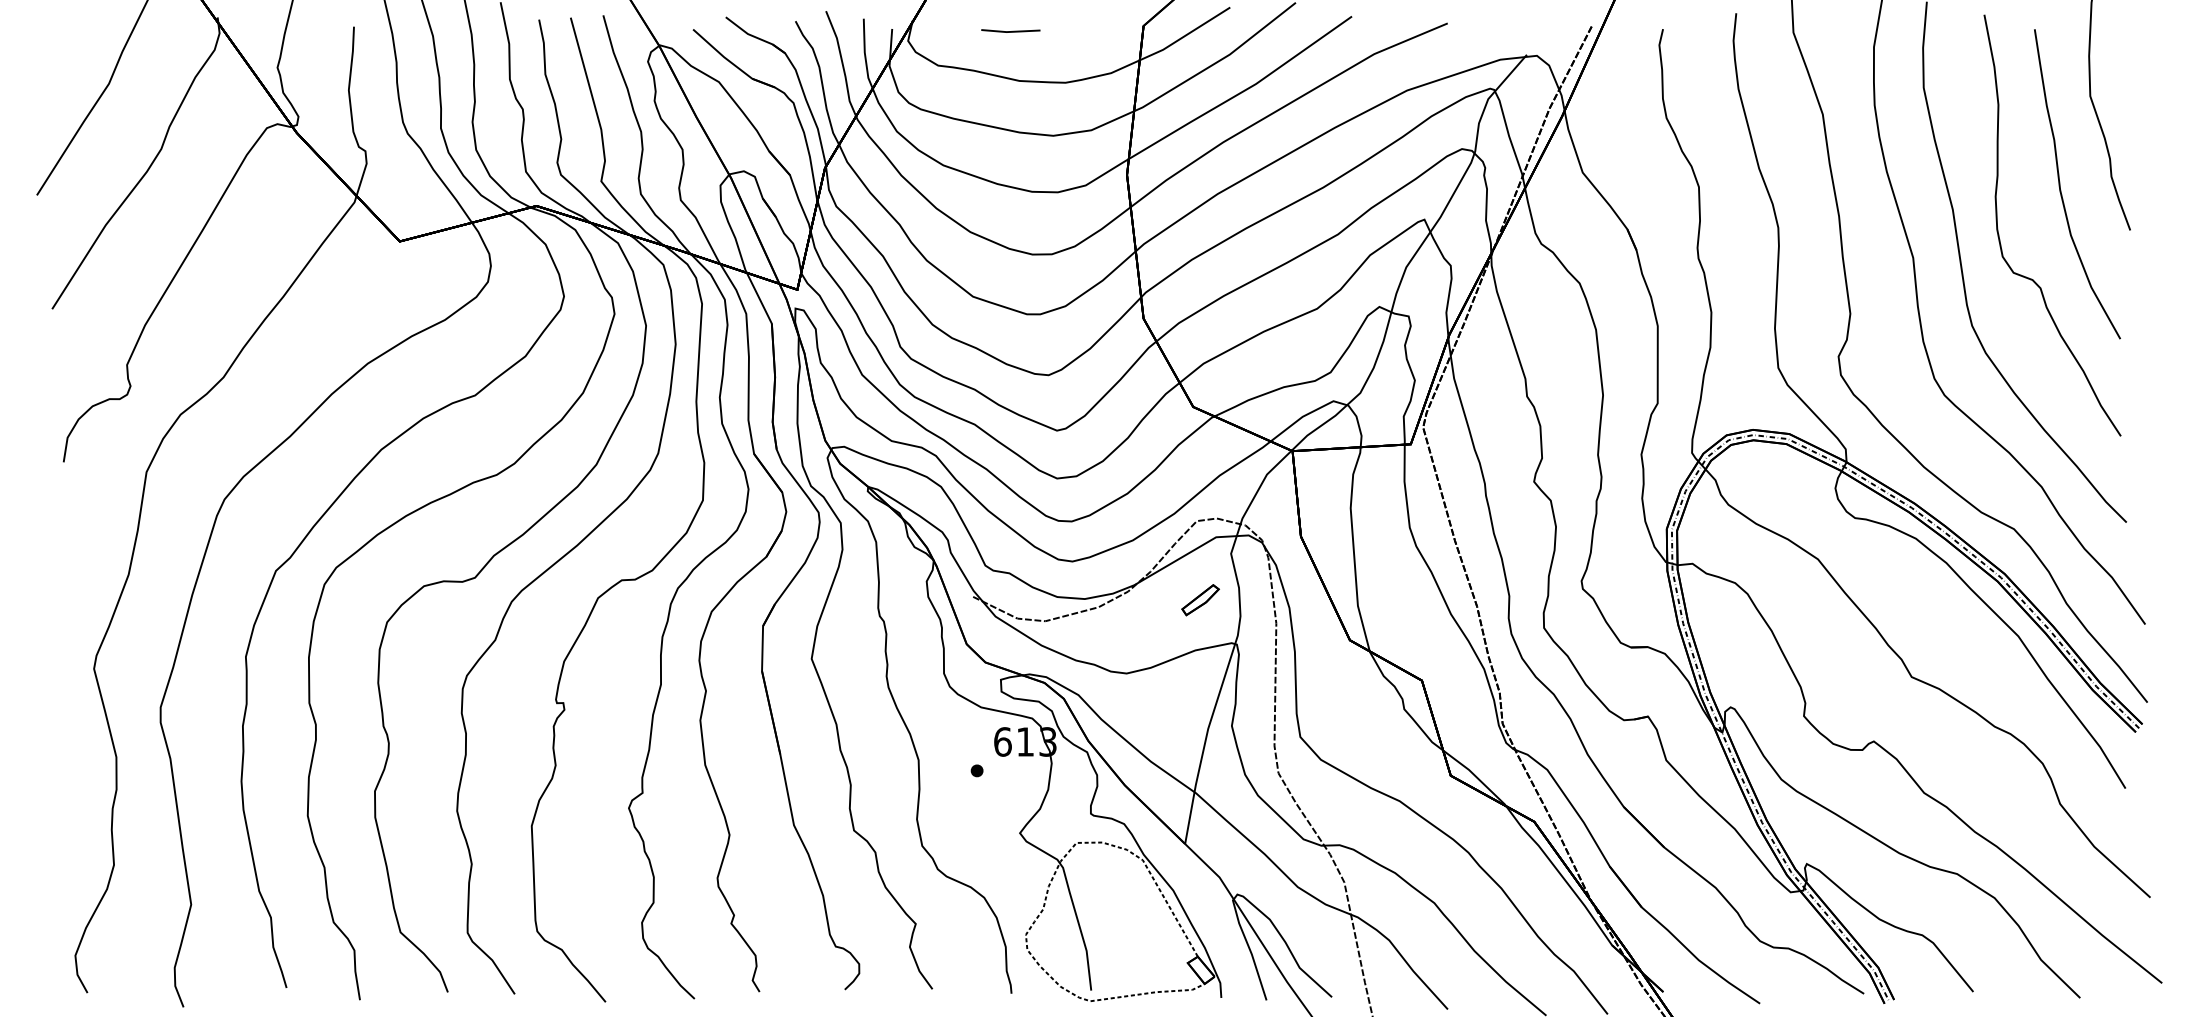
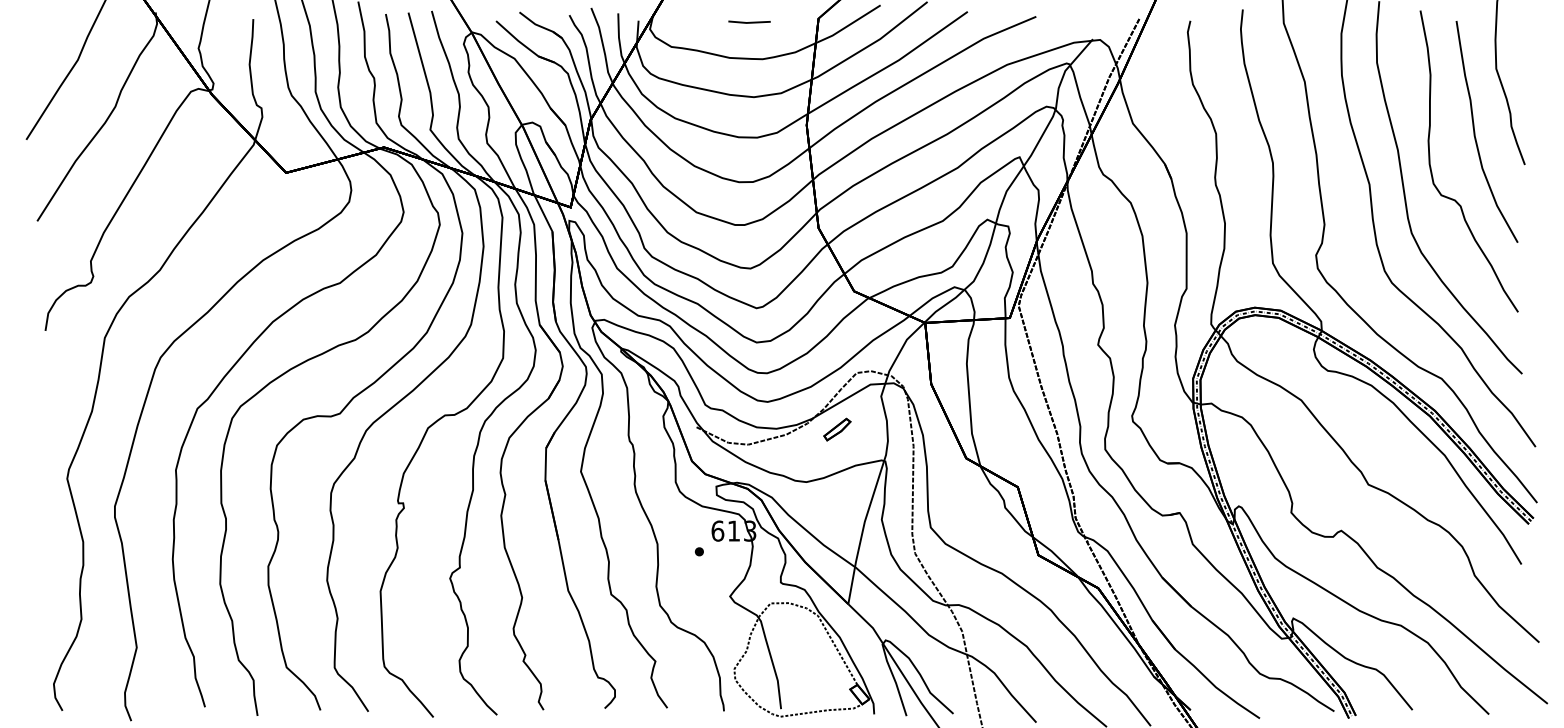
line: (1010, 30) -> (749, 21), moved
part: (1200, 599) -> (837, 429), moved

